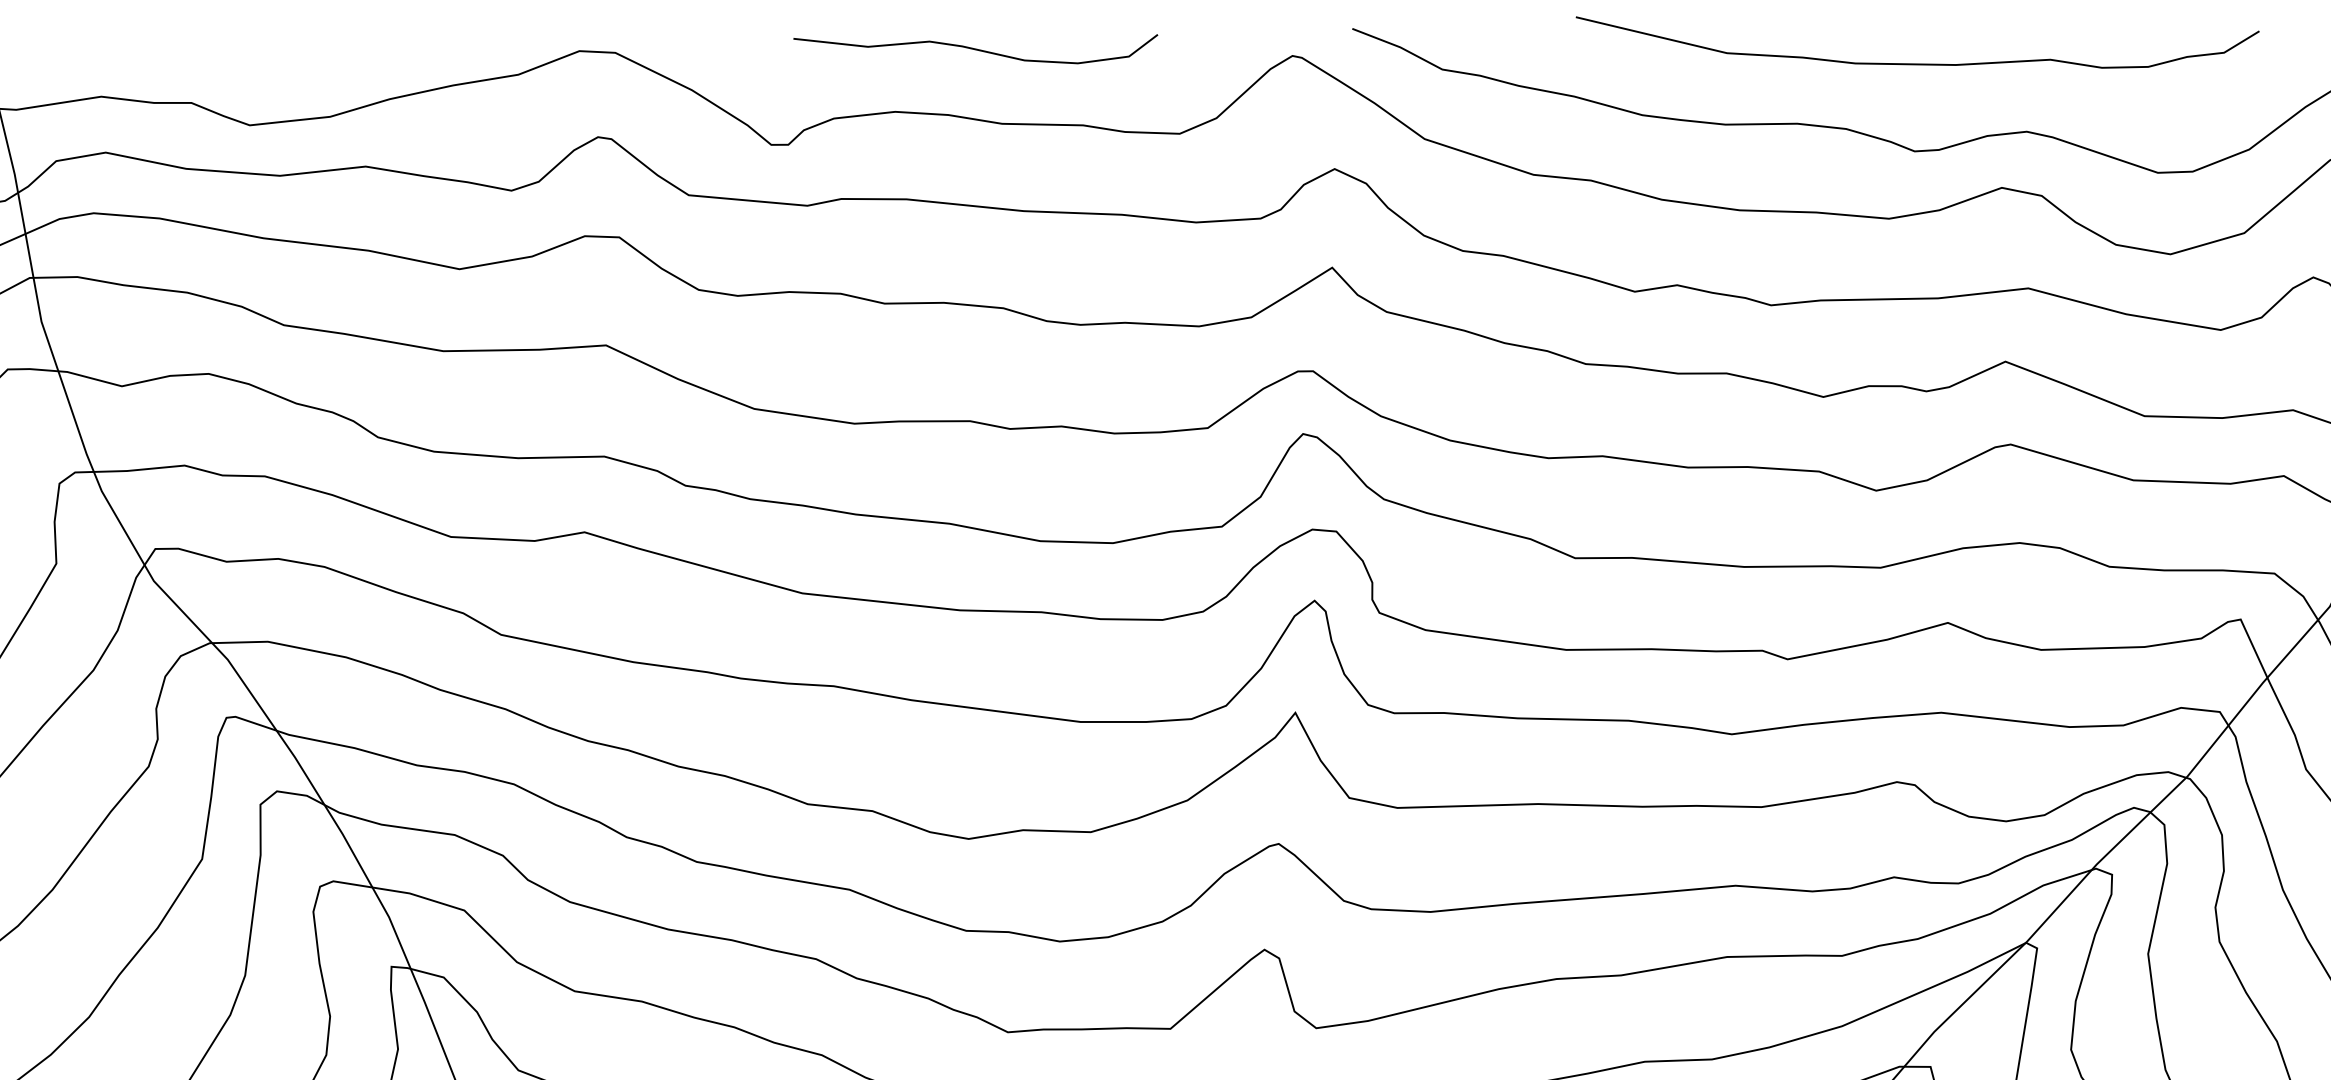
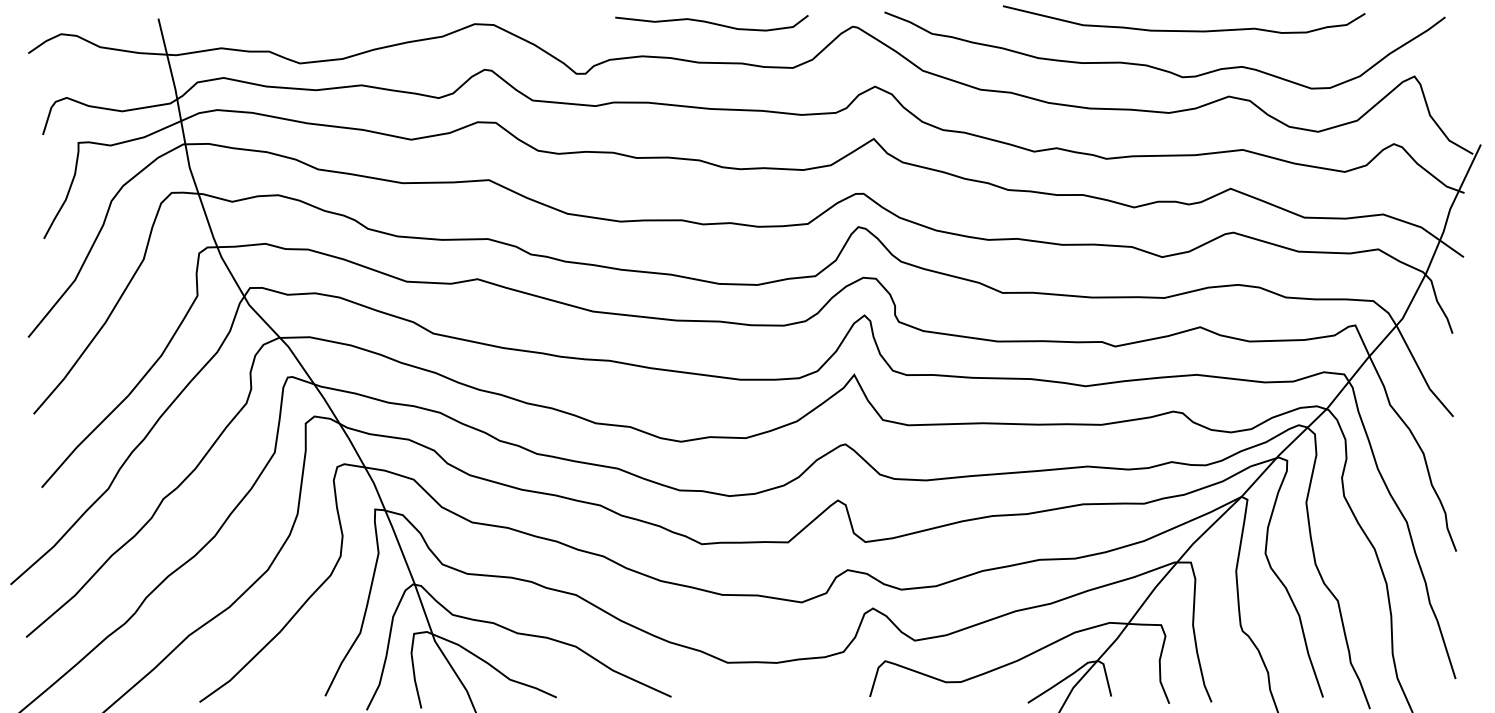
curve: (975, 49) -> (711, 23), moved

